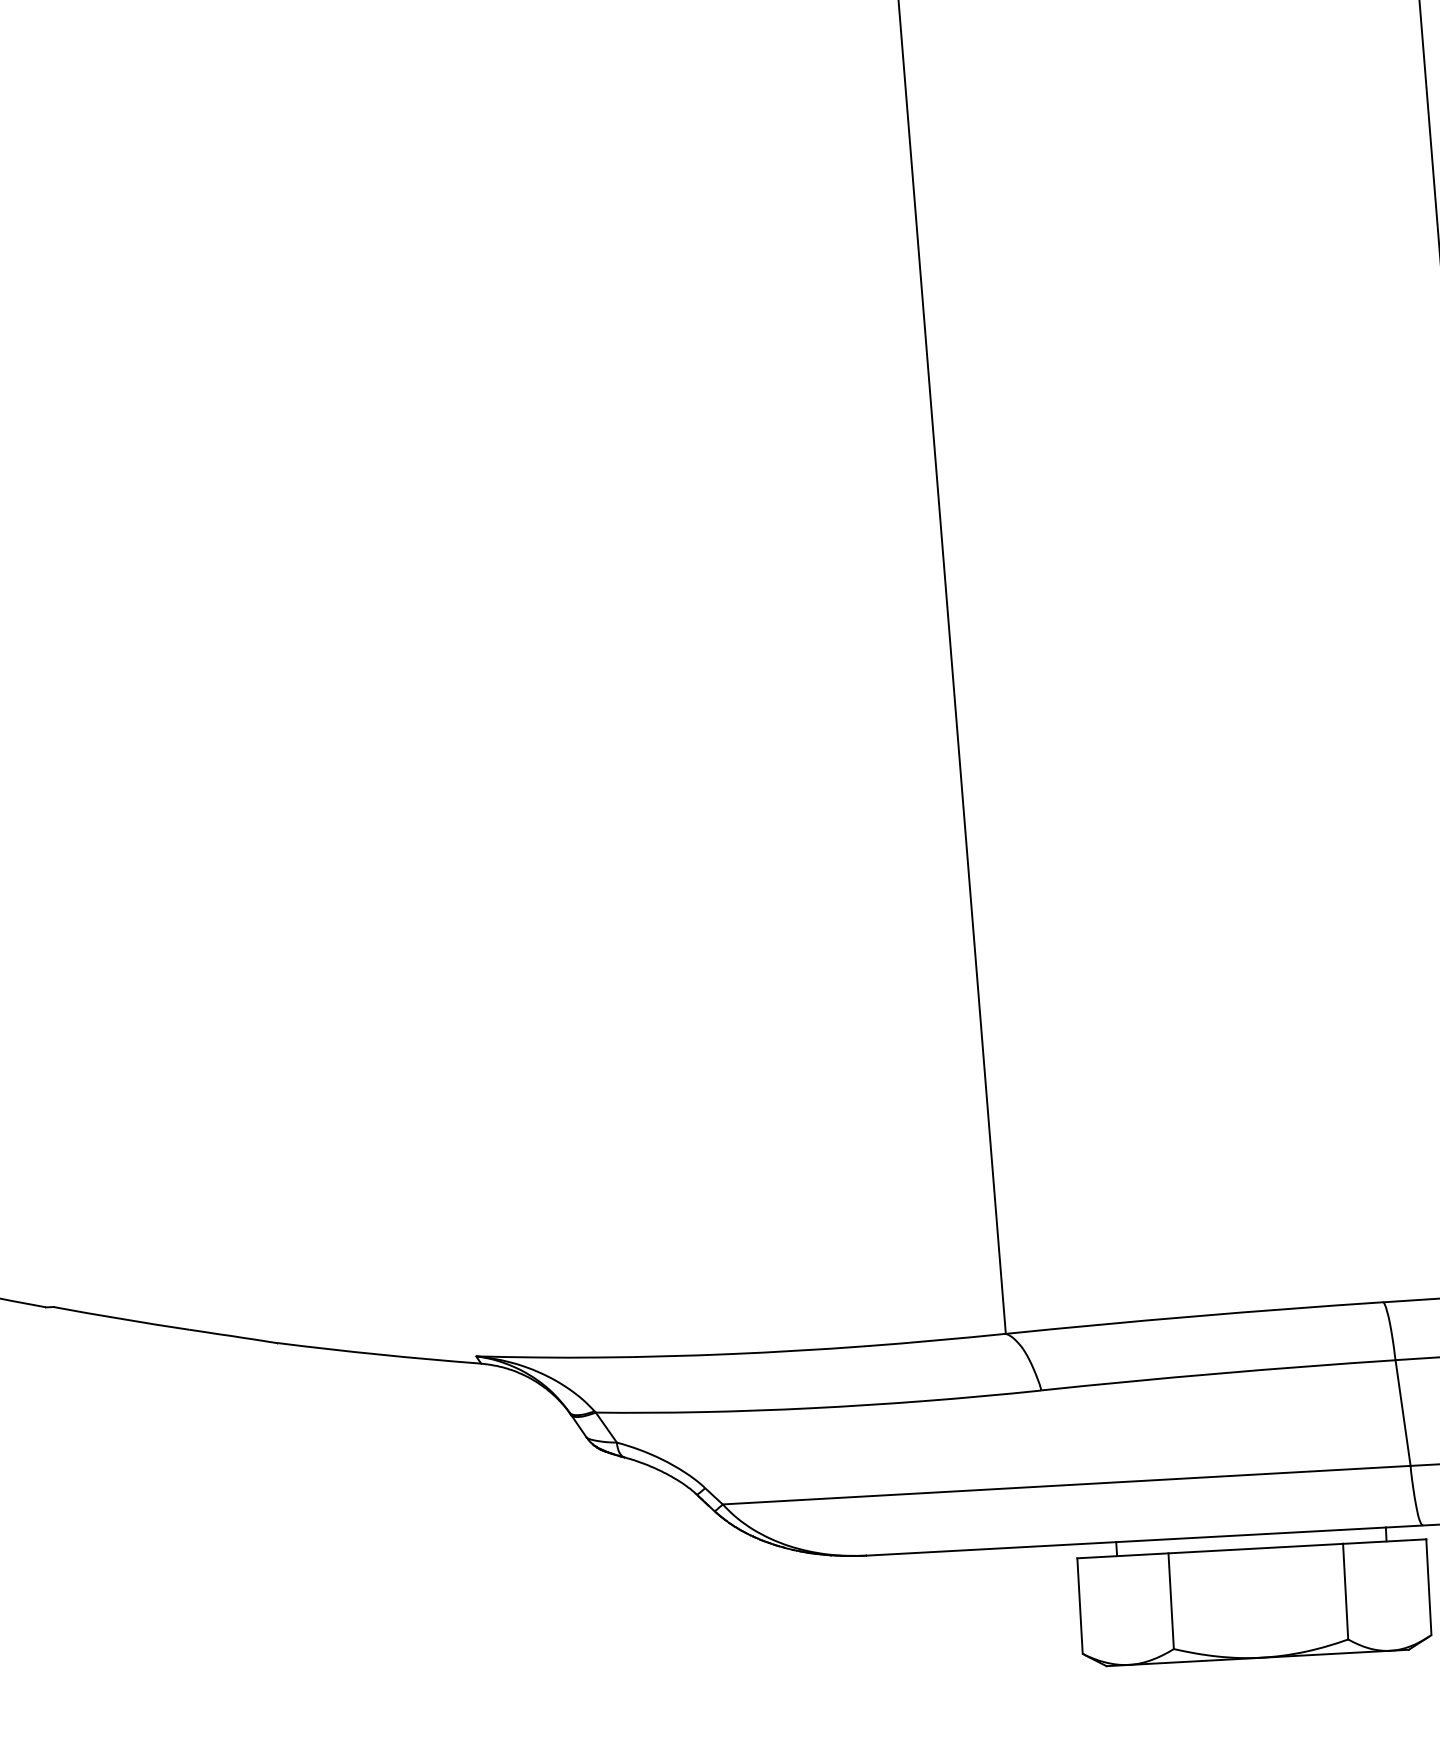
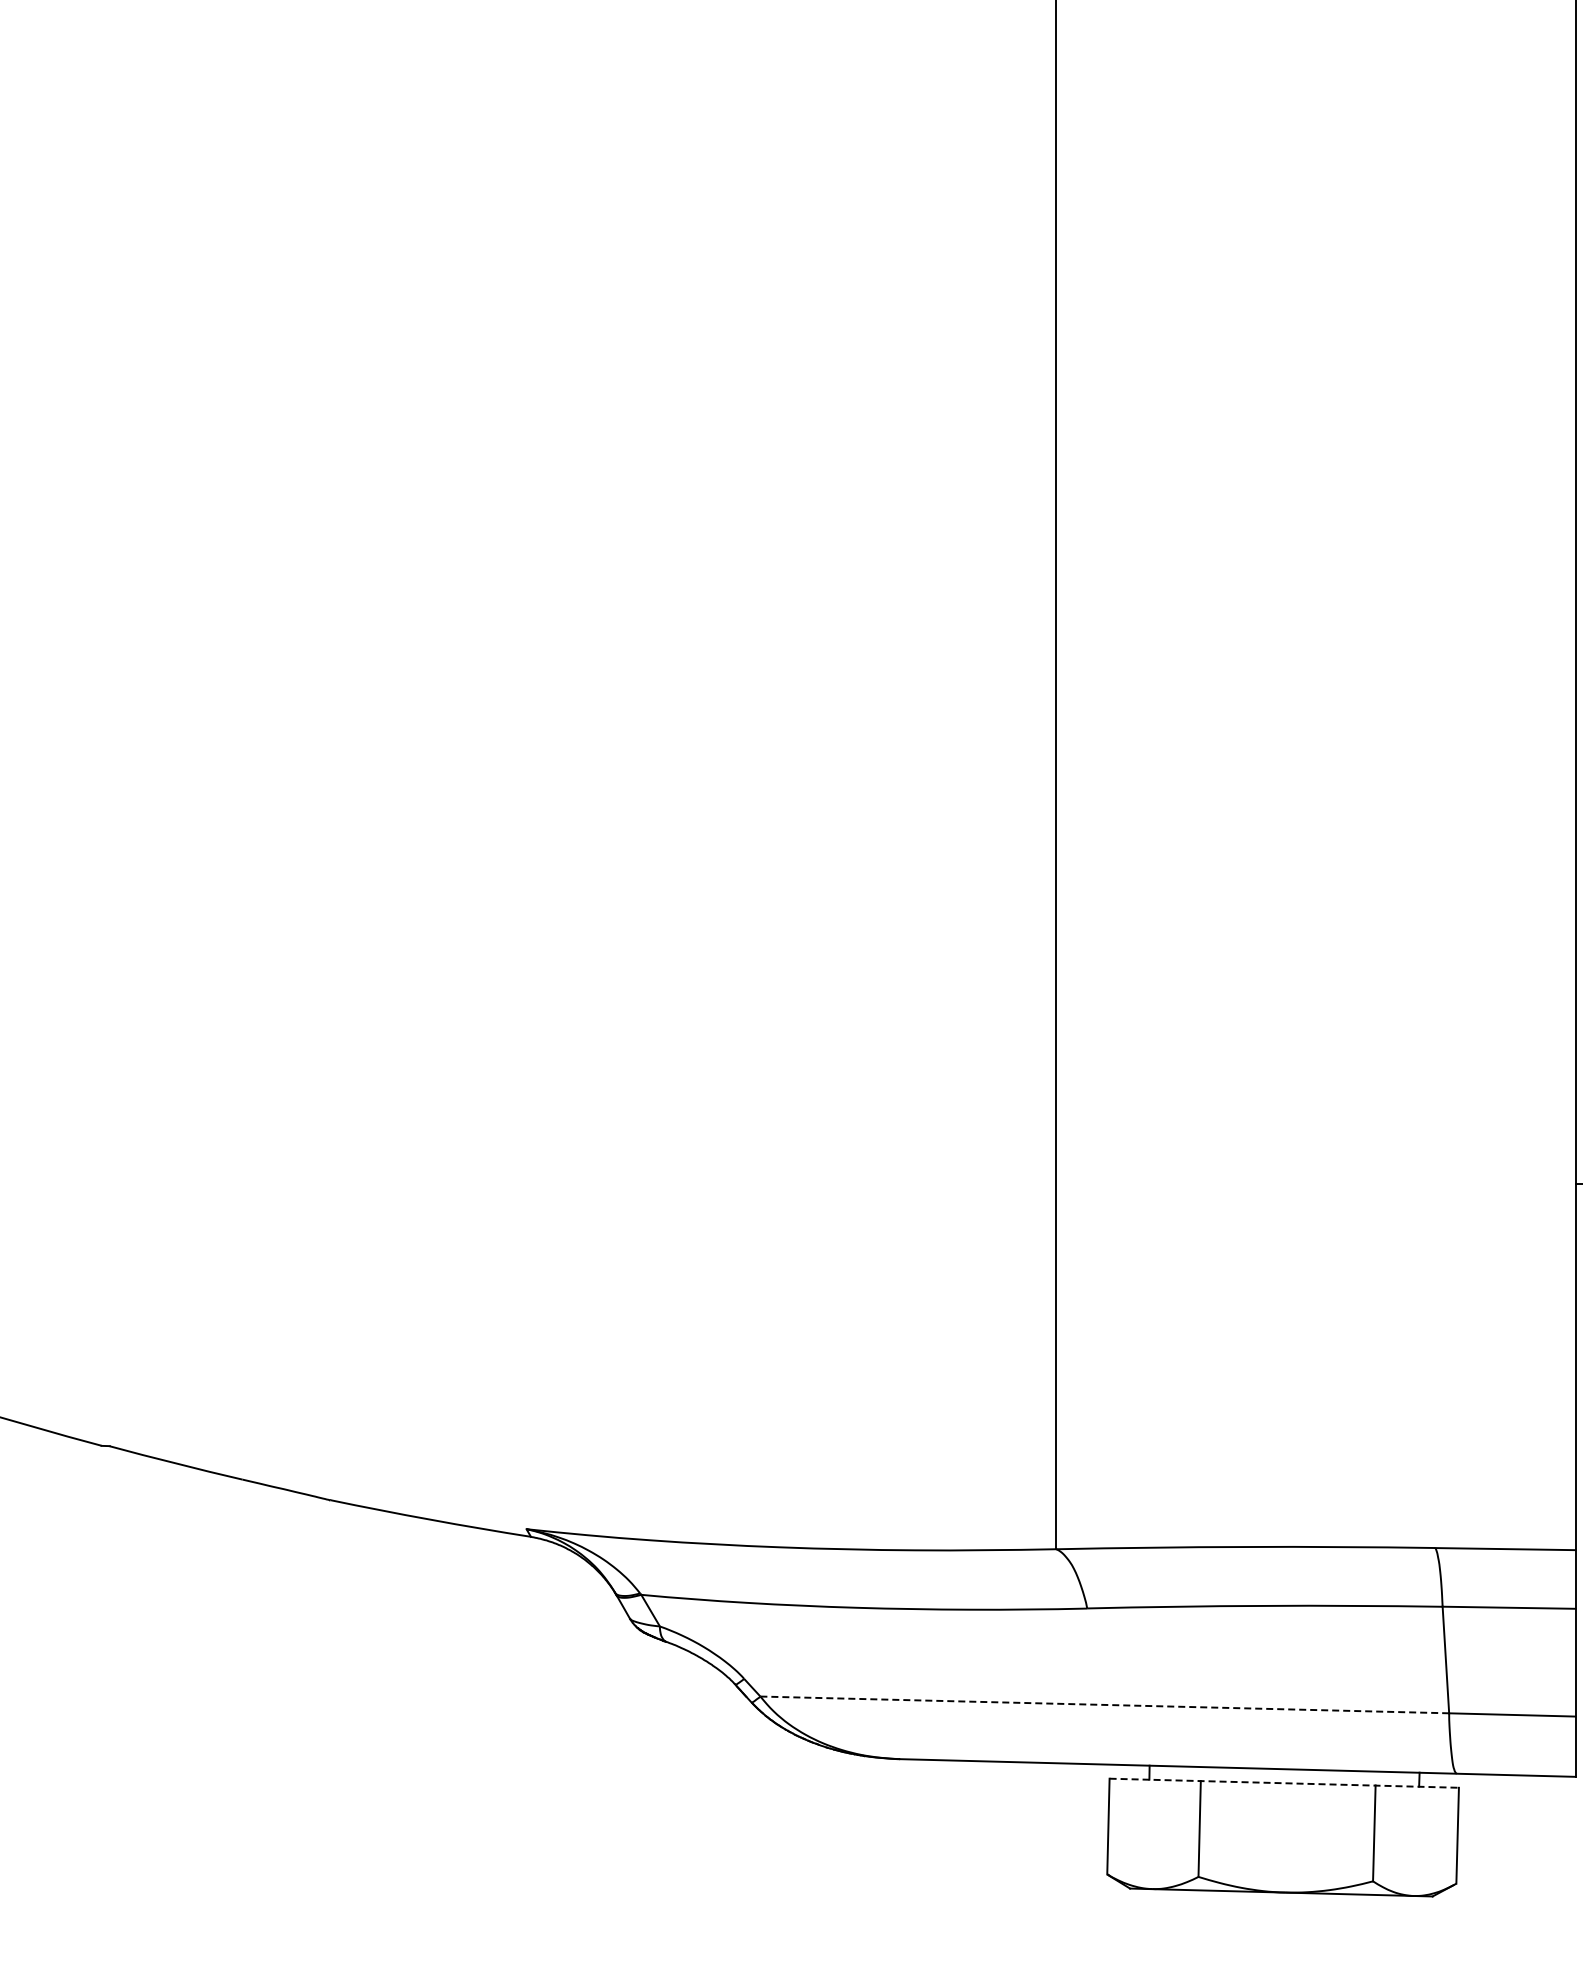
line: (1066, 1484) -> (1104, 1704), solid -> dashed
line: (1252, 1549) -> (1284, 1783), solid -> dashed

